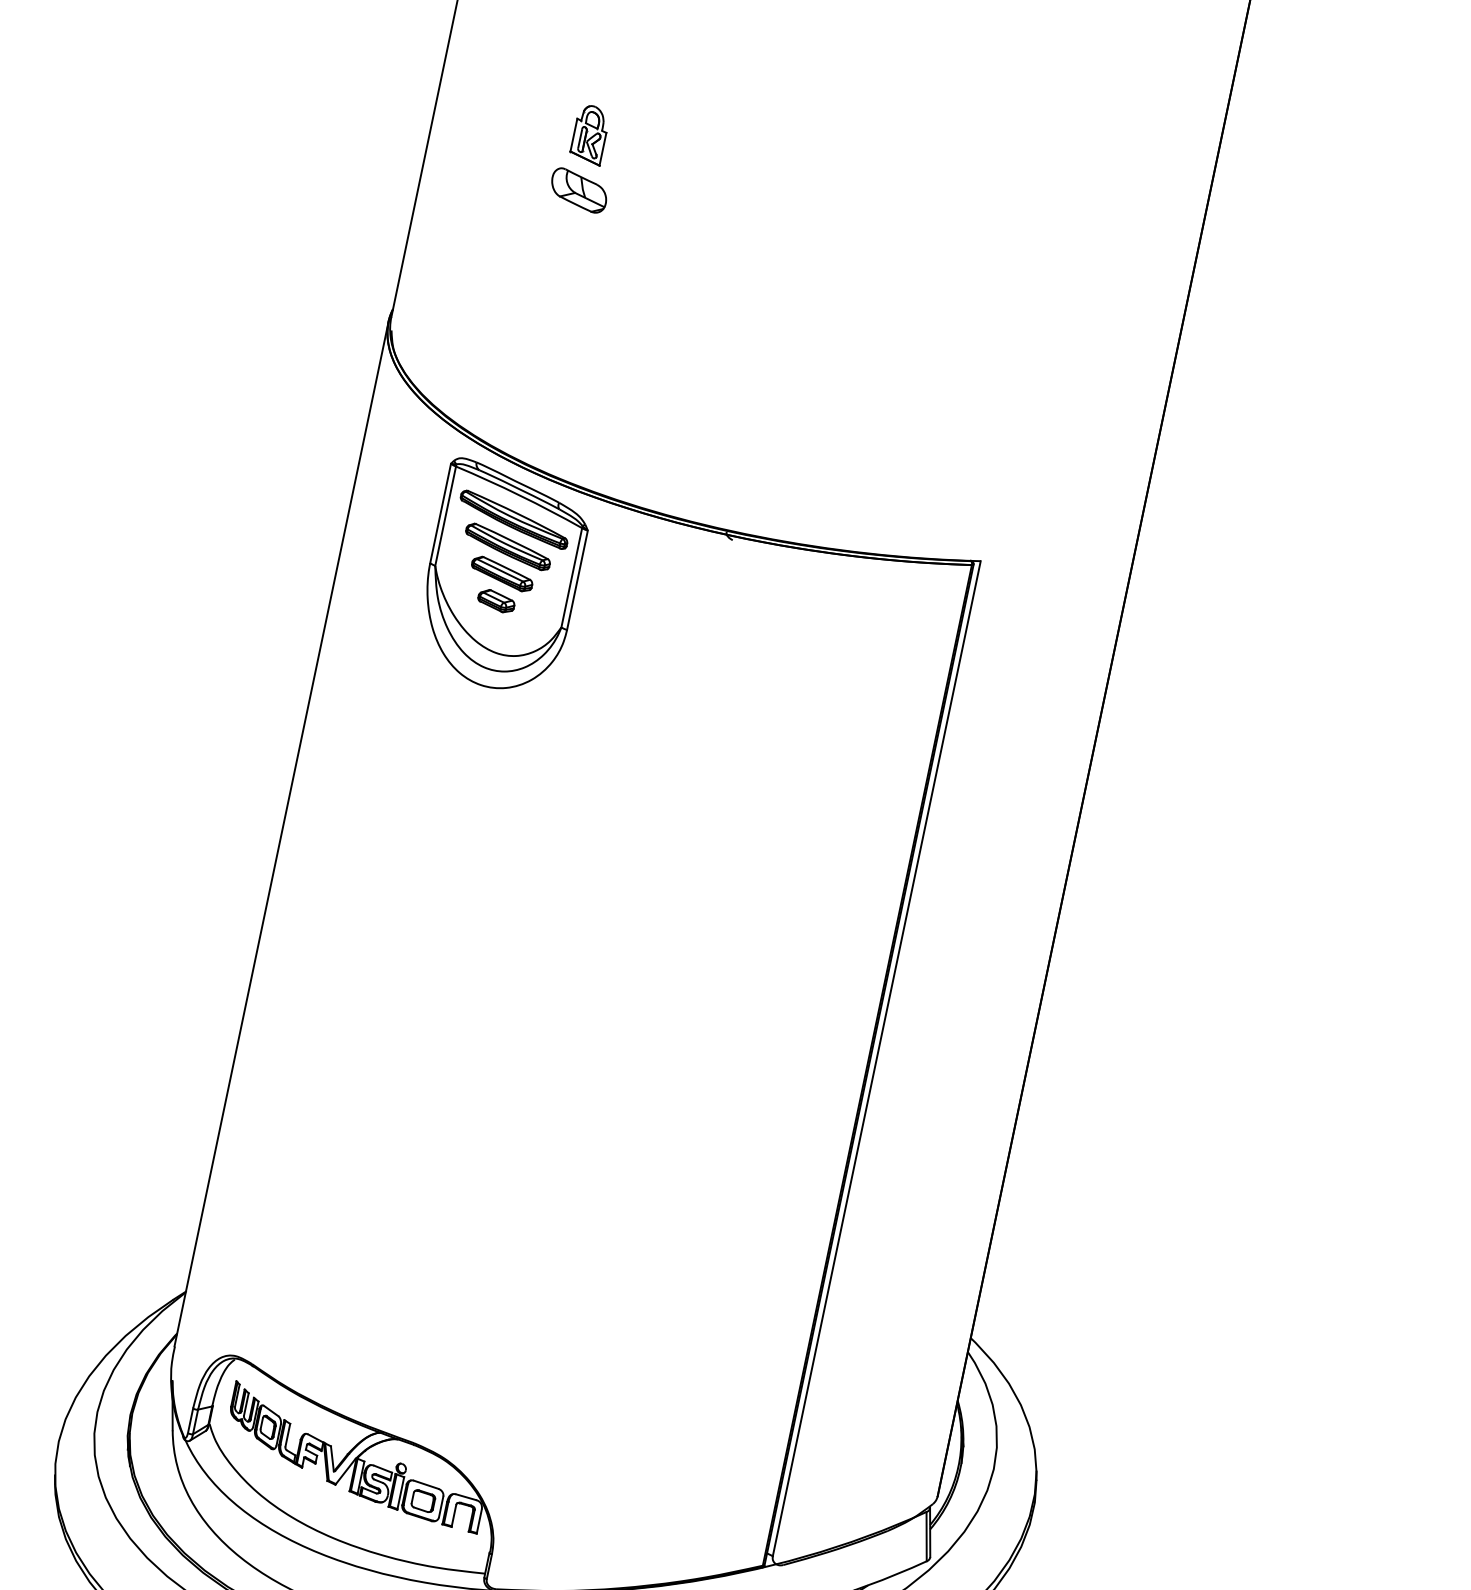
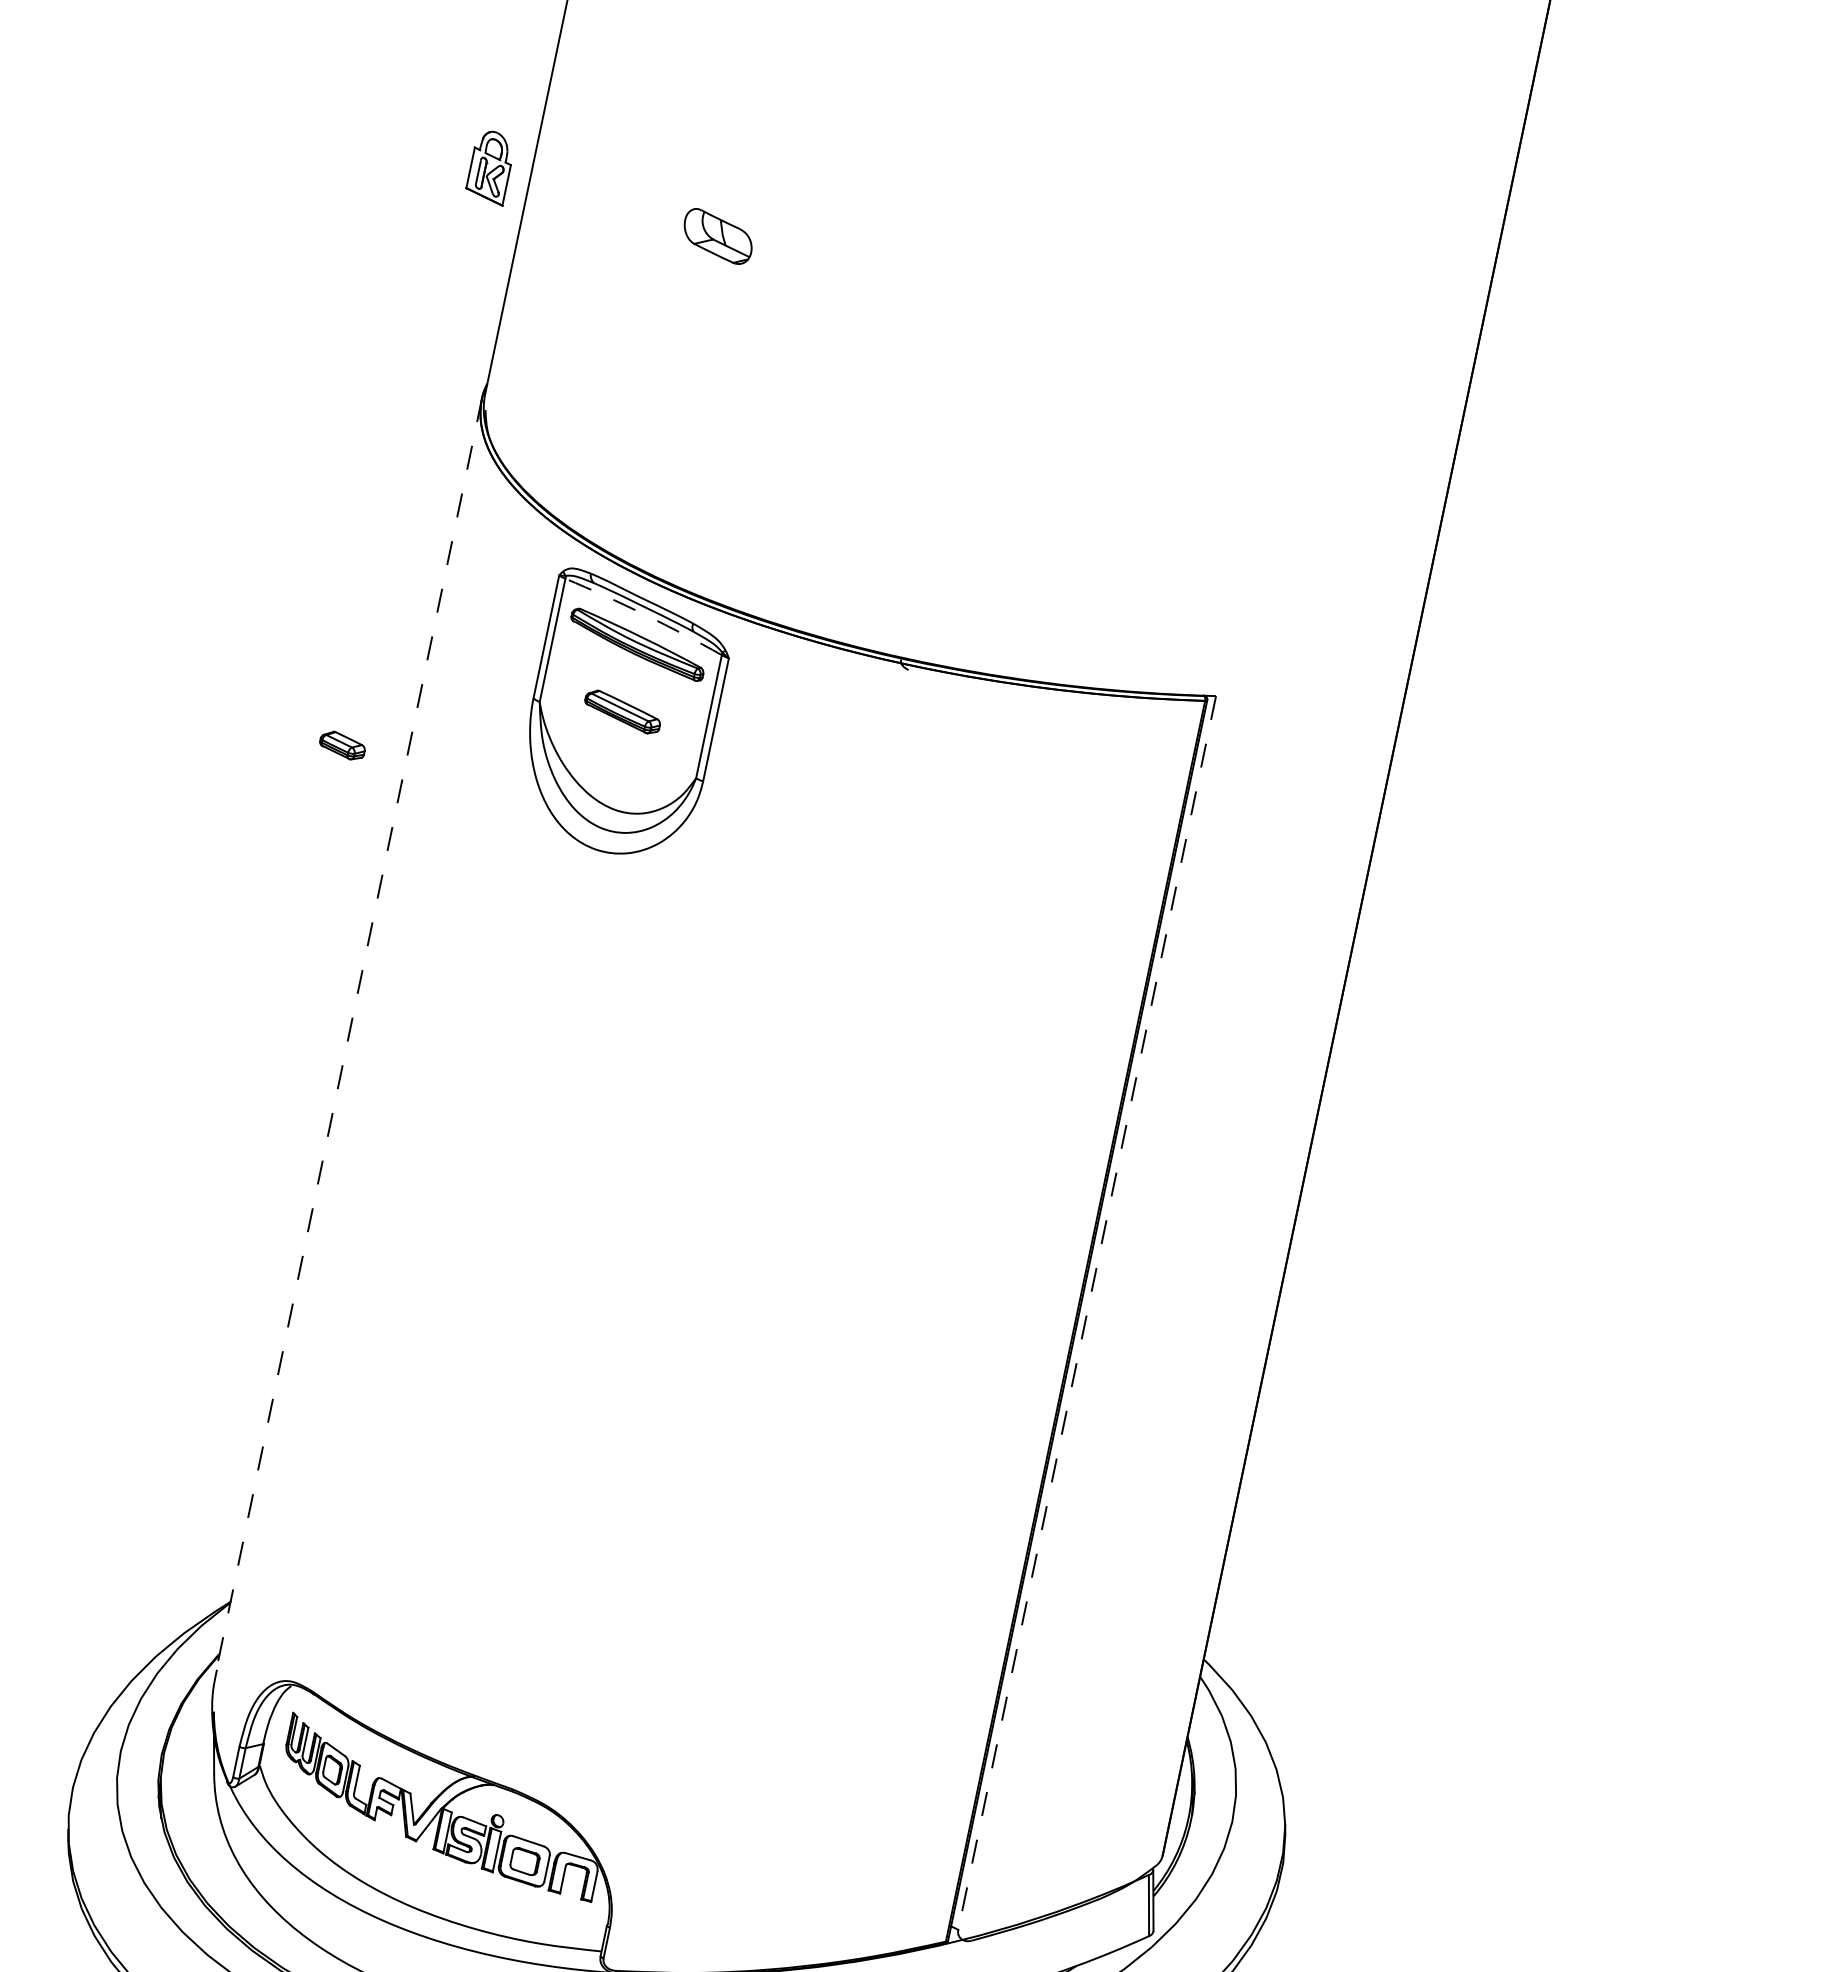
part: (588, 135) -> (488, 168), moved
arc: (519, 495) -> (644, 614), solid -> dashed
part: (507, 547) -> (629, 678), removed
part: (496, 601) -> (342, 745), moved
line: (281, 834) -> (349, 1034), solid -> dashed
line: (877, 1059) -> (1087, 1313), solid -> dashed

